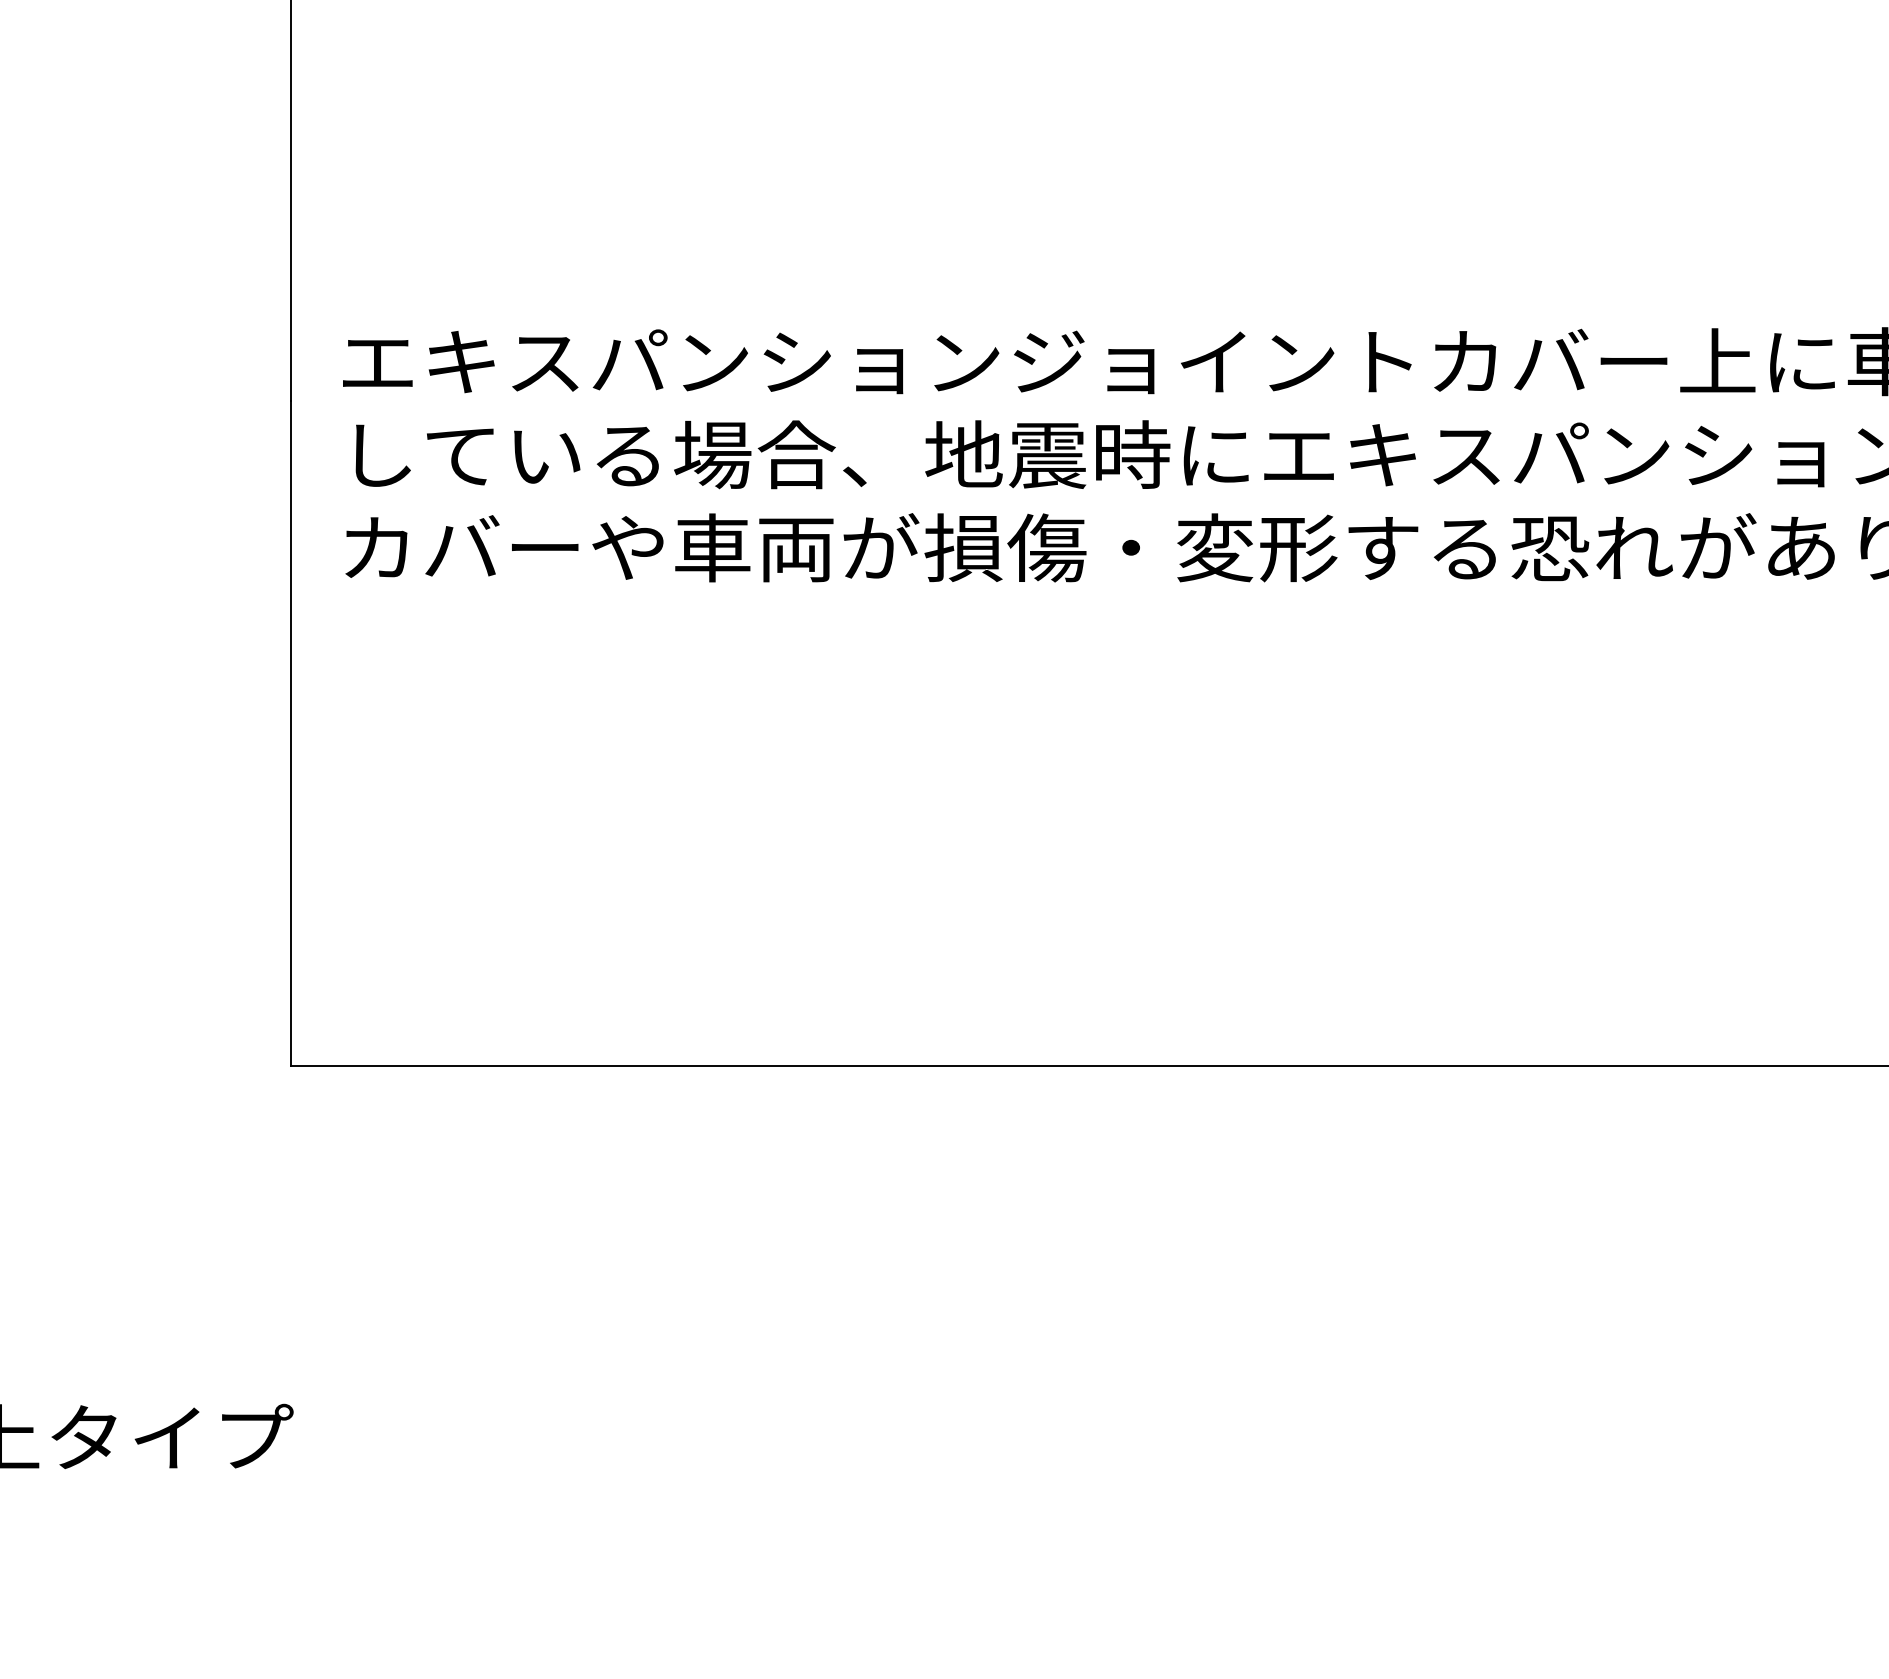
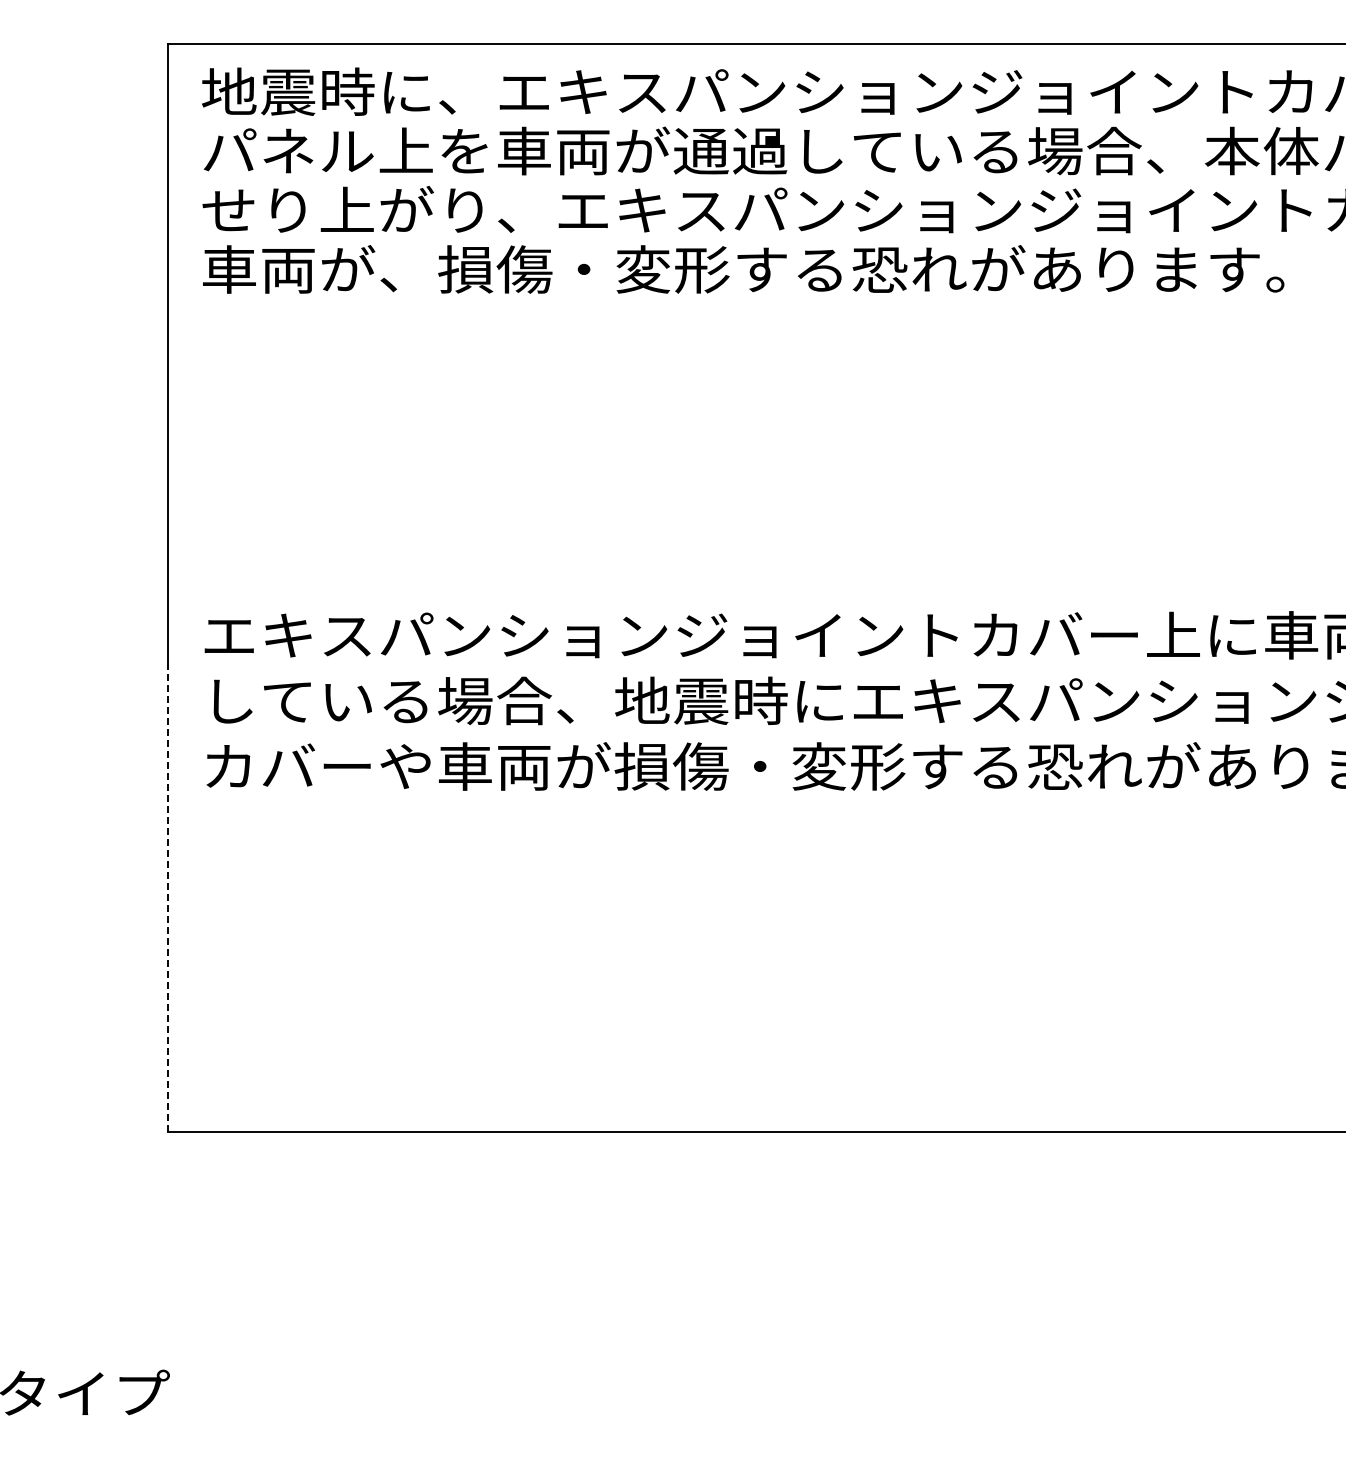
line: (290, 733) -> (167, 897), solid -> dashed

